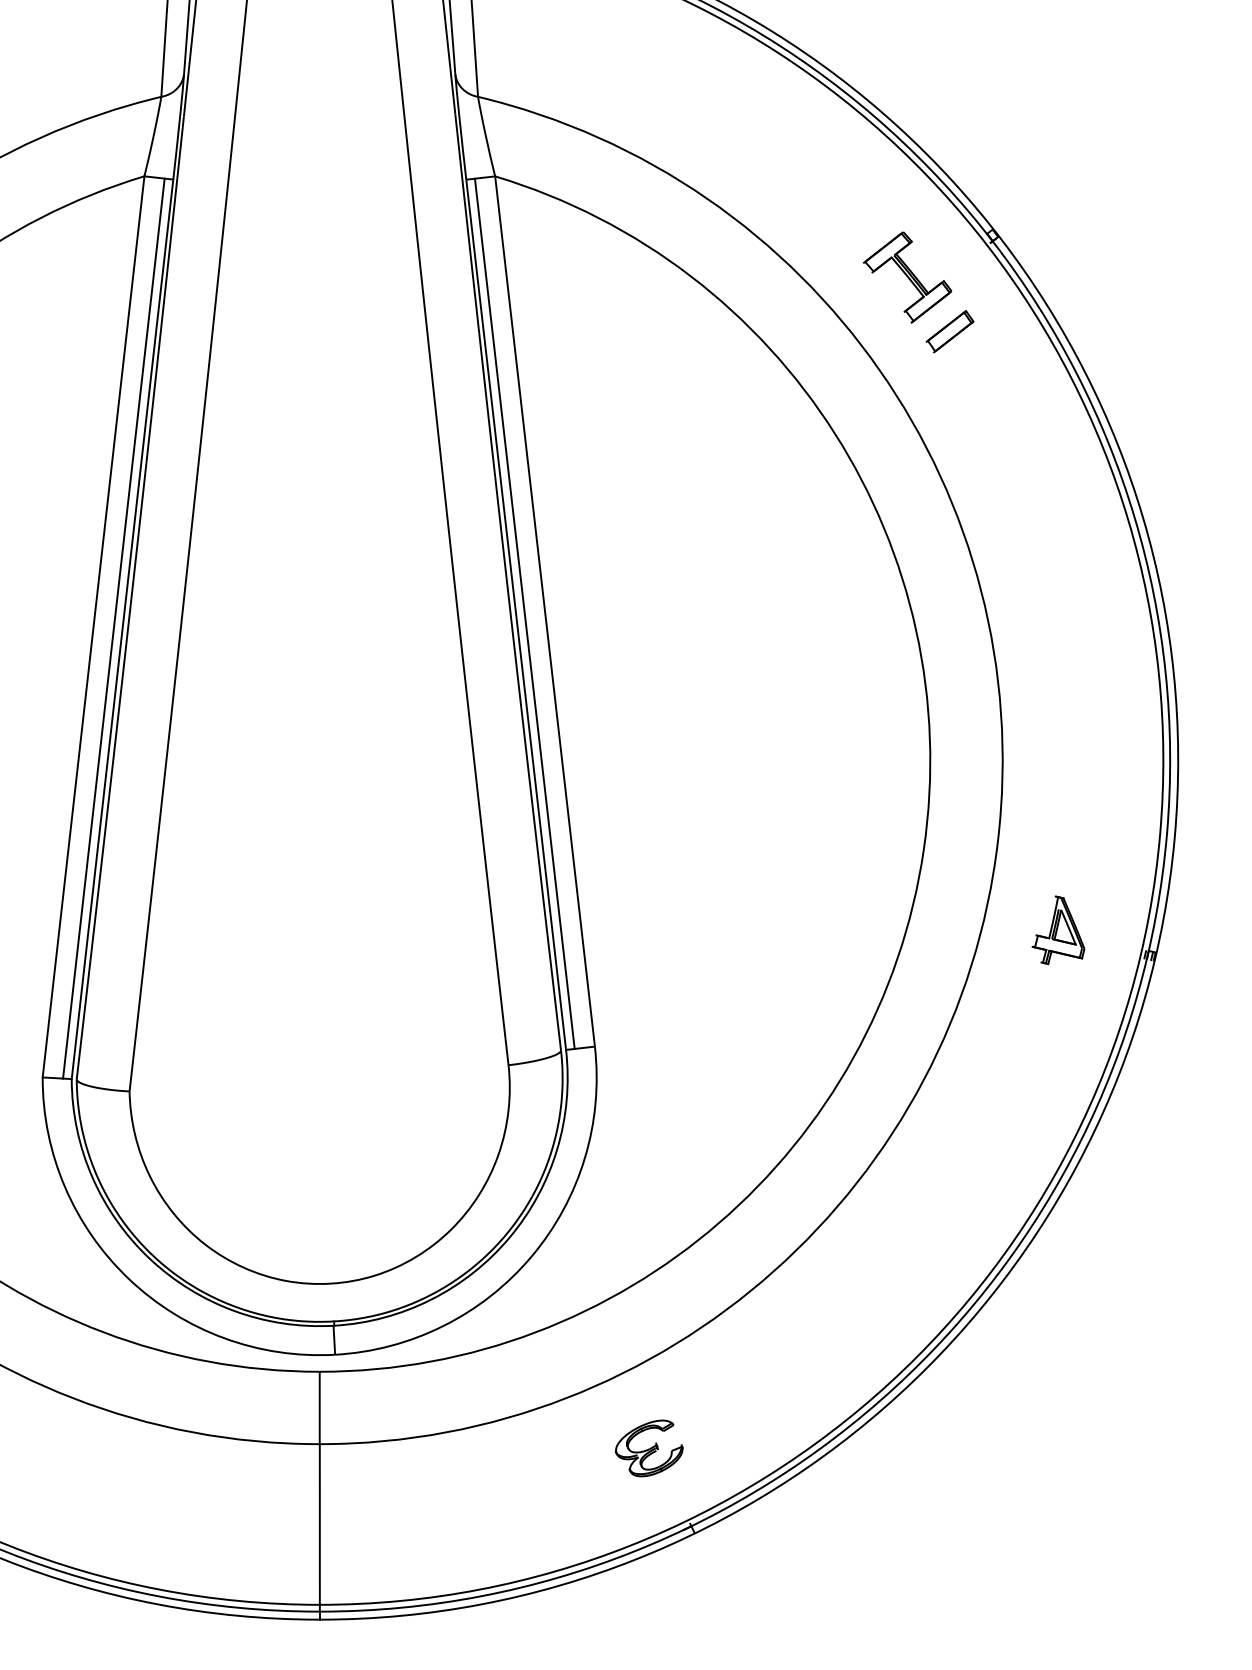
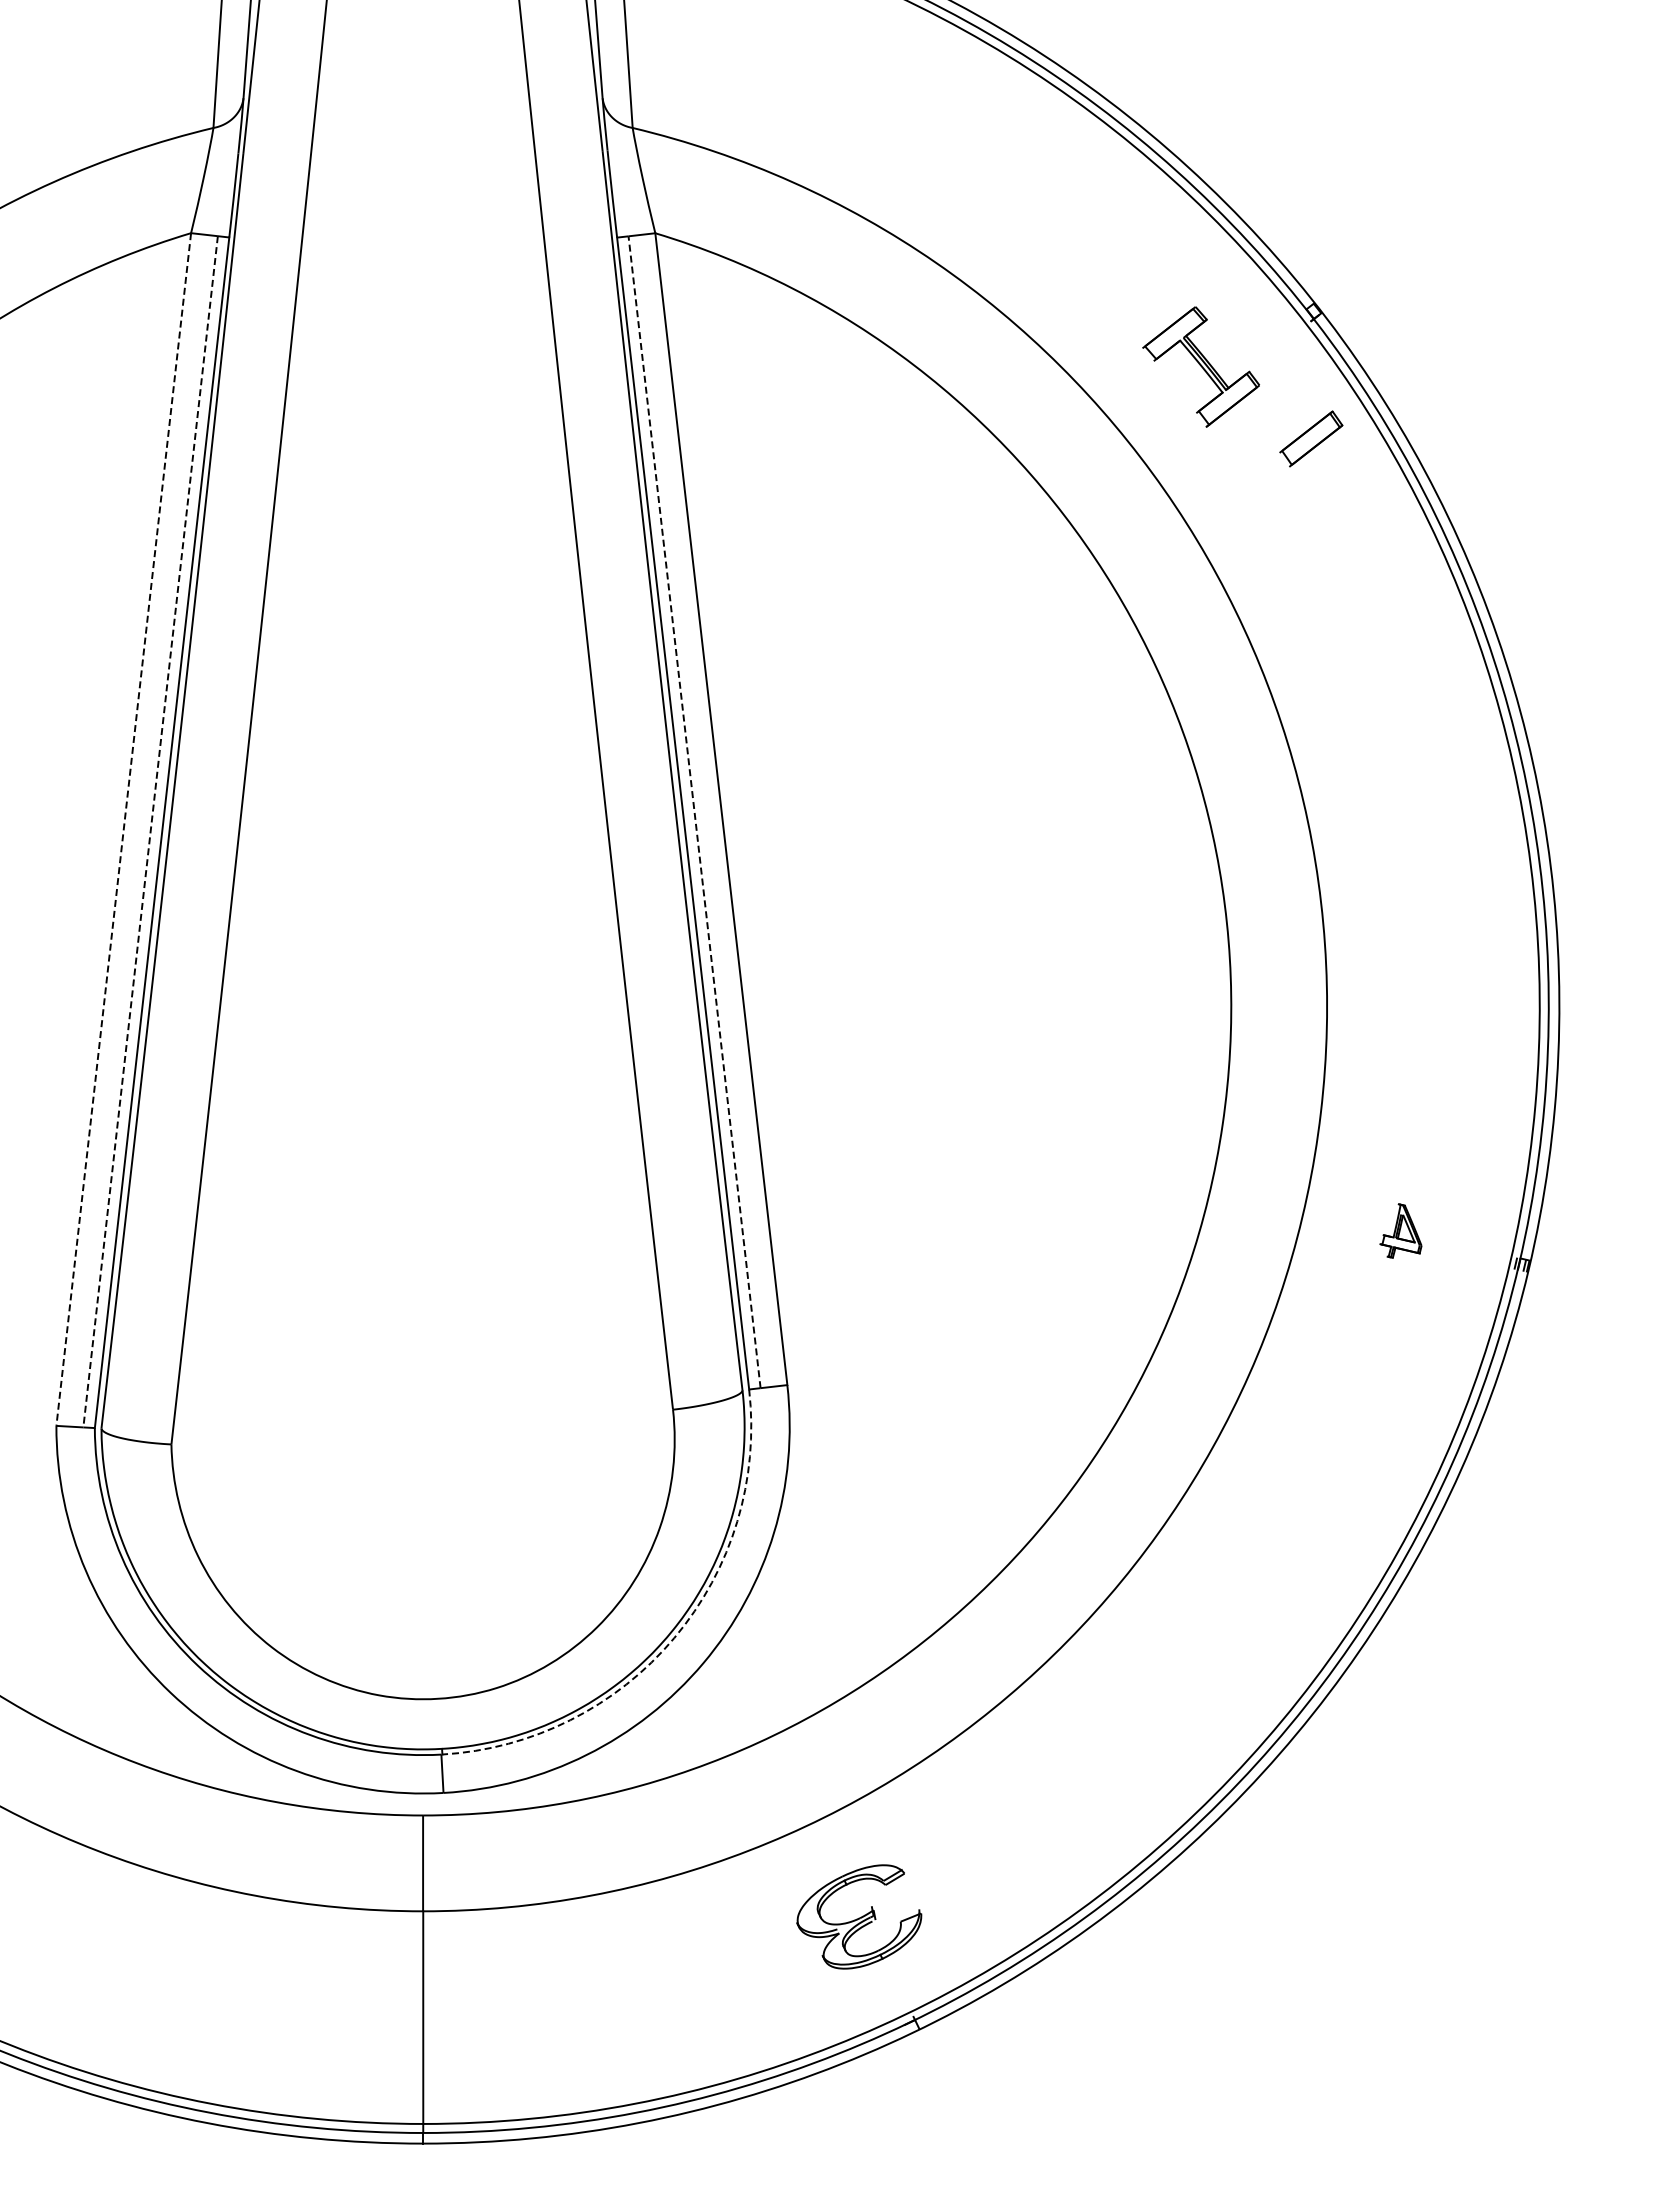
part: (950, 331) -> (1311, 438), moved
line: (524, 614) -> (694, 812), solid -> dashed
line: (93, 627) -> (123, 830), solid -> dashed
line: (113, 629) -> (150, 832), solid -> dashed
part: (1058, 929) -> (1400, 1230), size x0.6
arc: (509, 1238) -> (674, 1638), solid -> dashed
part: (649, 1448) -> (859, 1916), size x1.4

